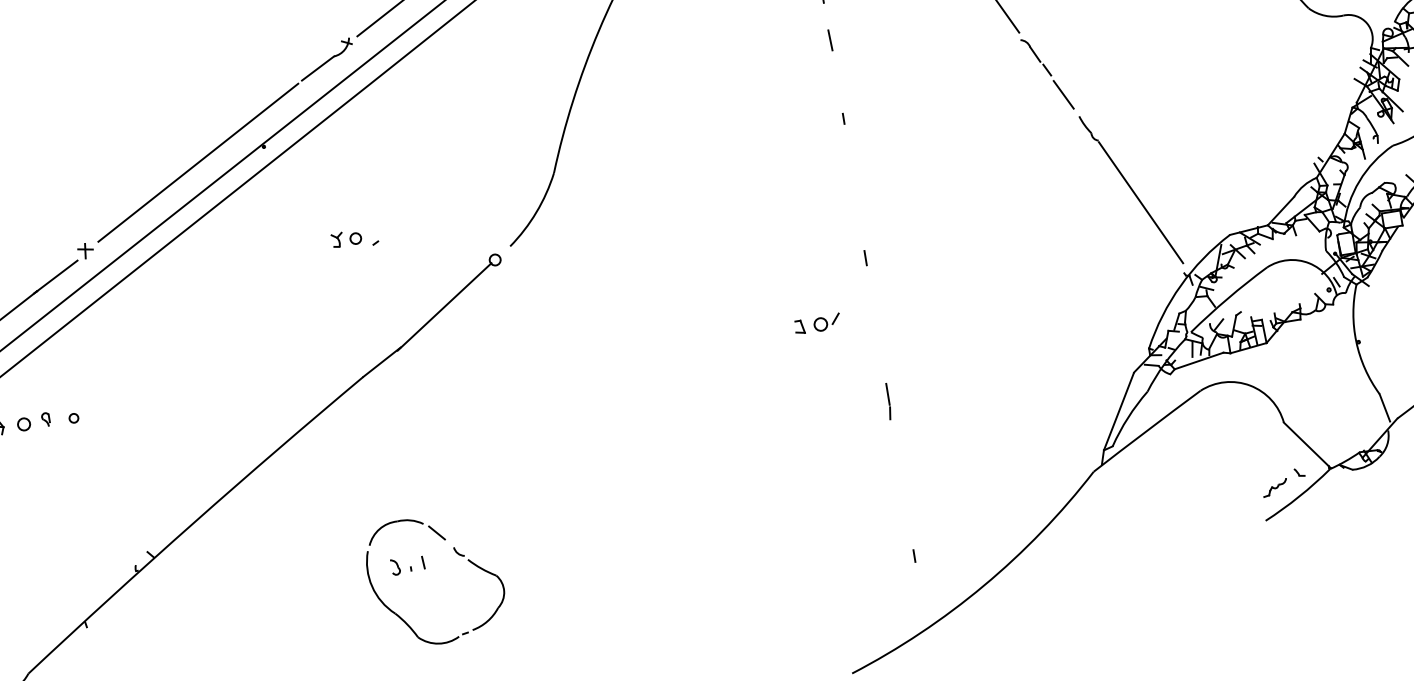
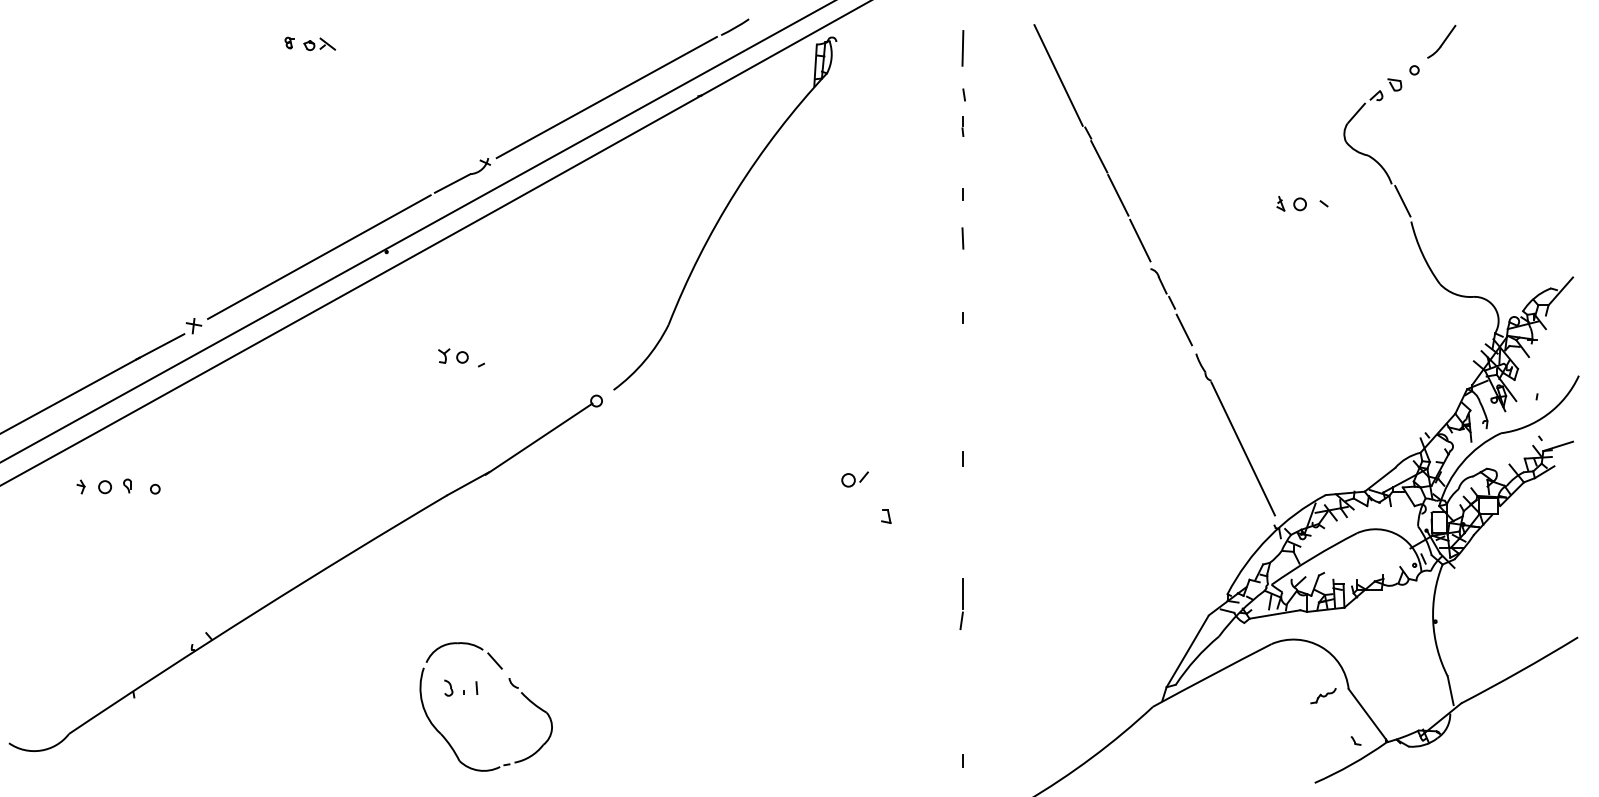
part: (826, 322) -> (854, 479), moved
part: (888, 401) -> (961, 604), size x1.4
part: (1275, 488) -> (1323, 696), moved

